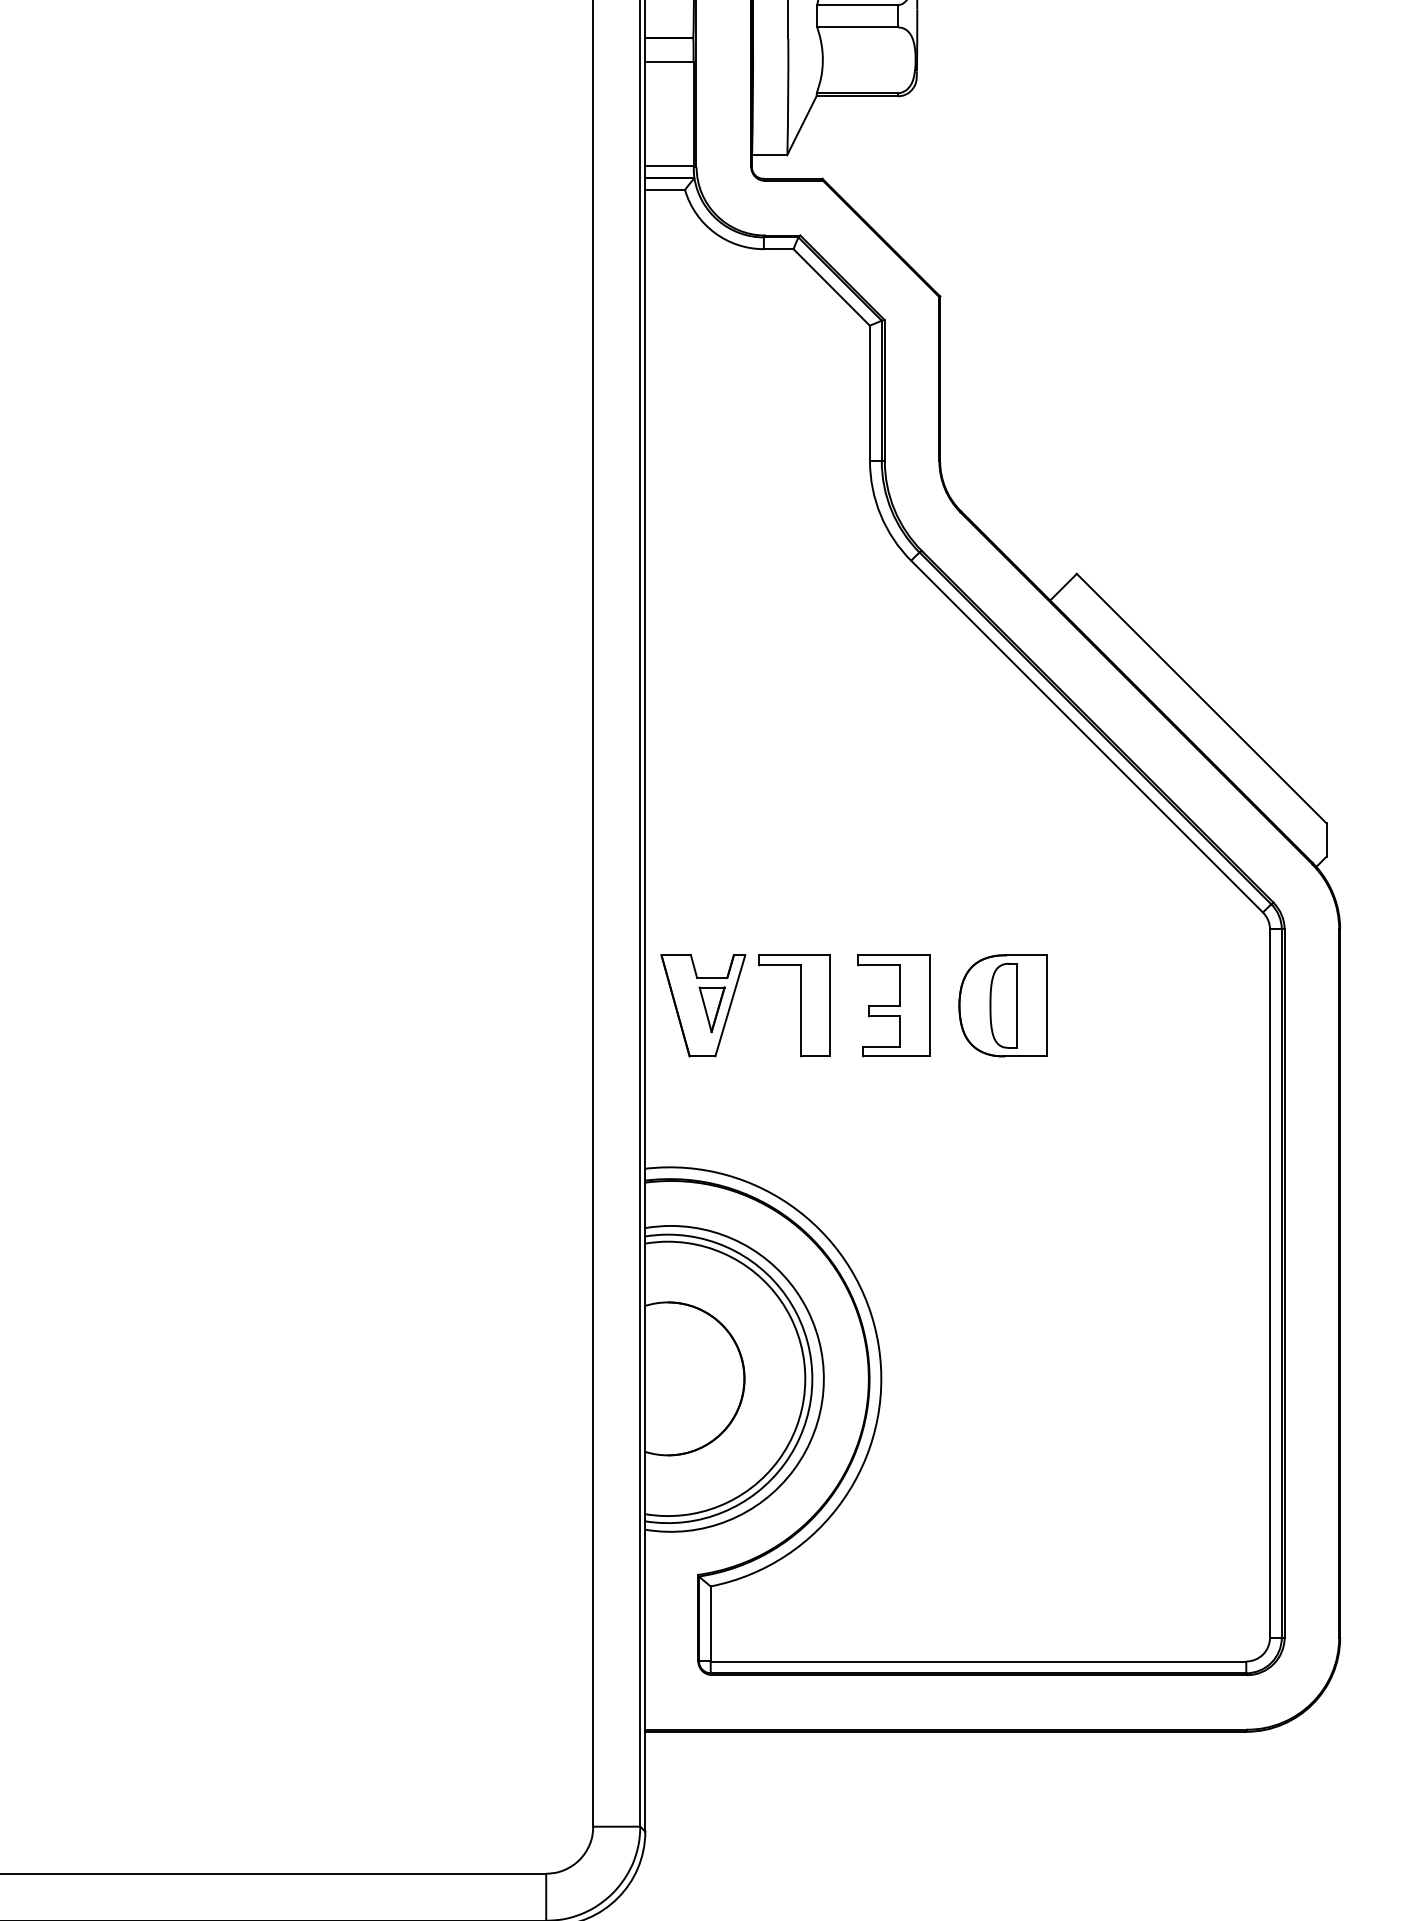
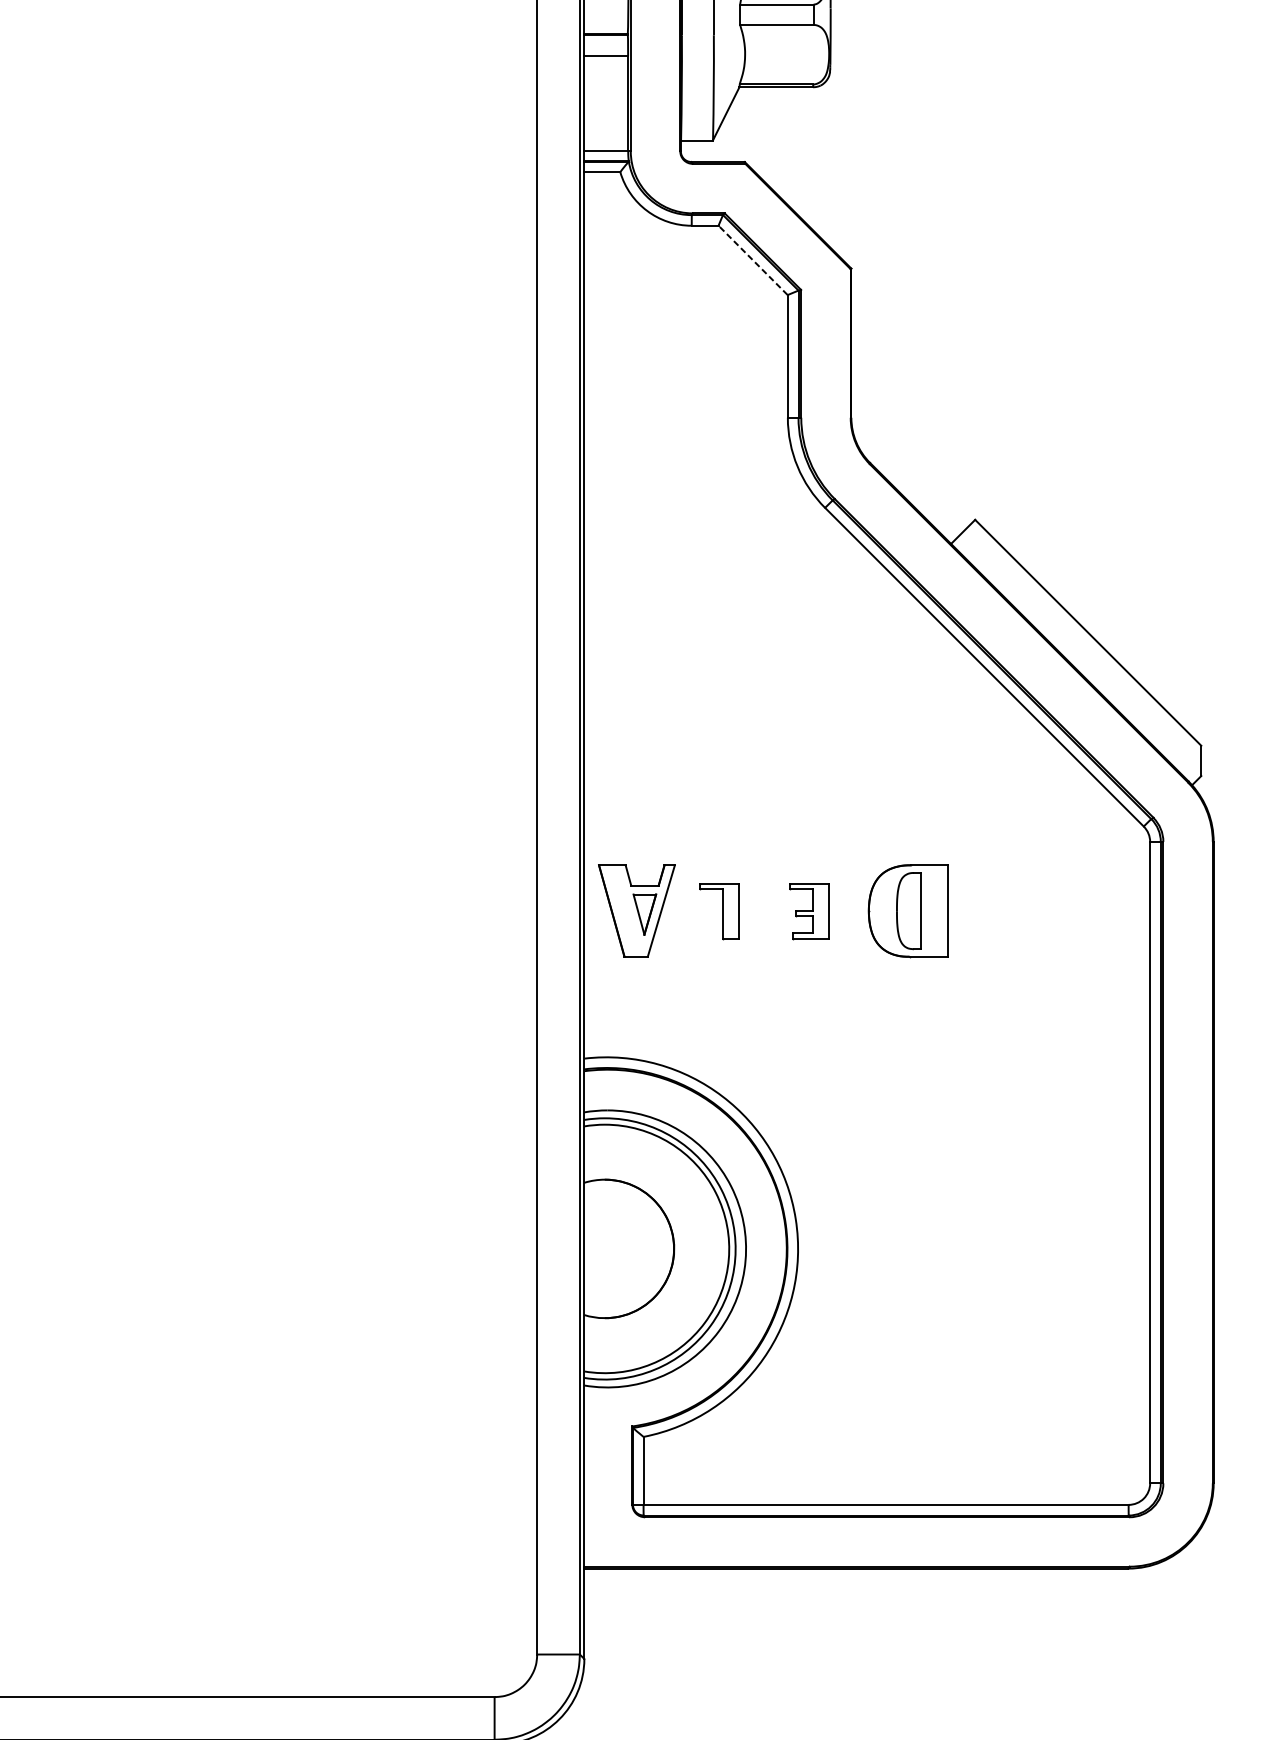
line: (831, 287) -> (752, 260), solid -> dashed
part: (794, 1005) -> (719, 910), size x0.6
part: (893, 1005) -> (809, 910), size x0.6

